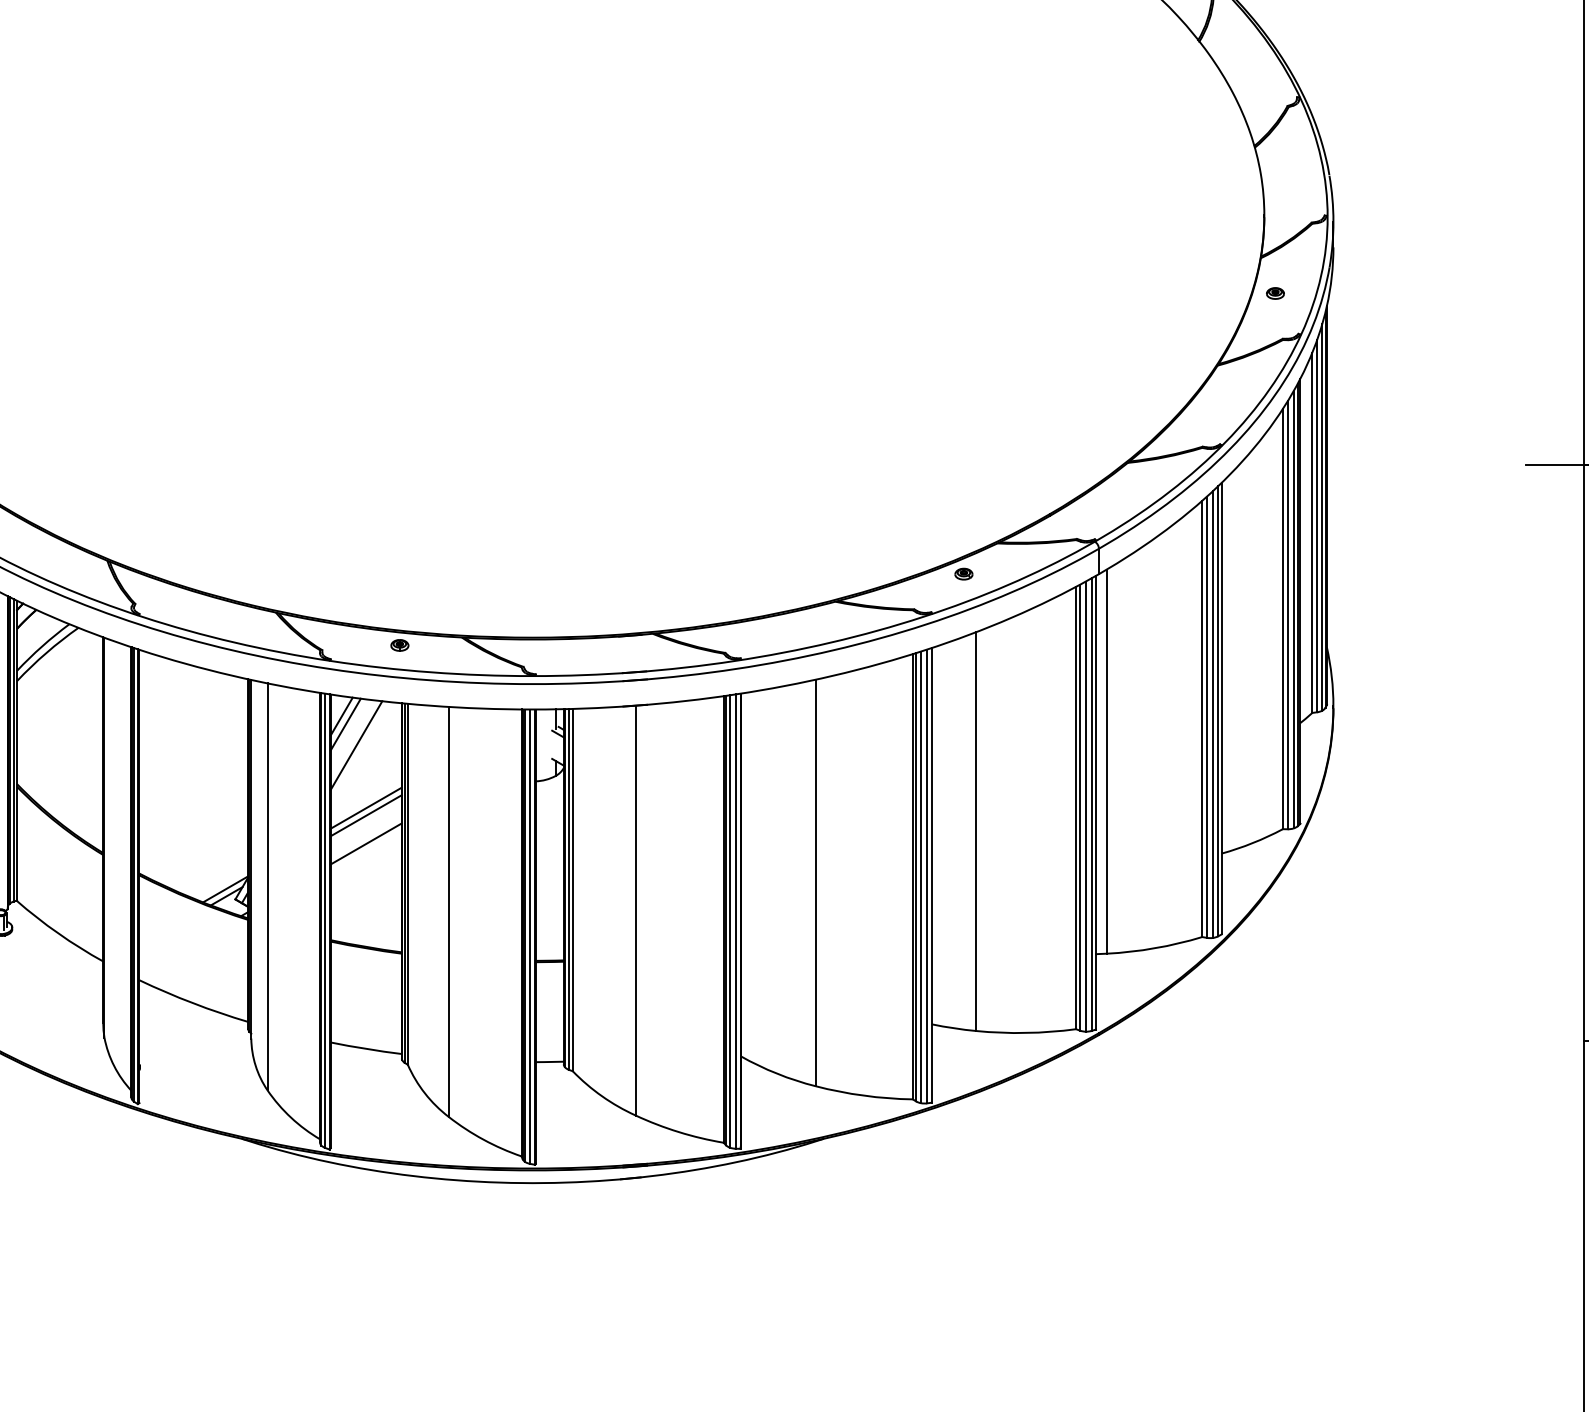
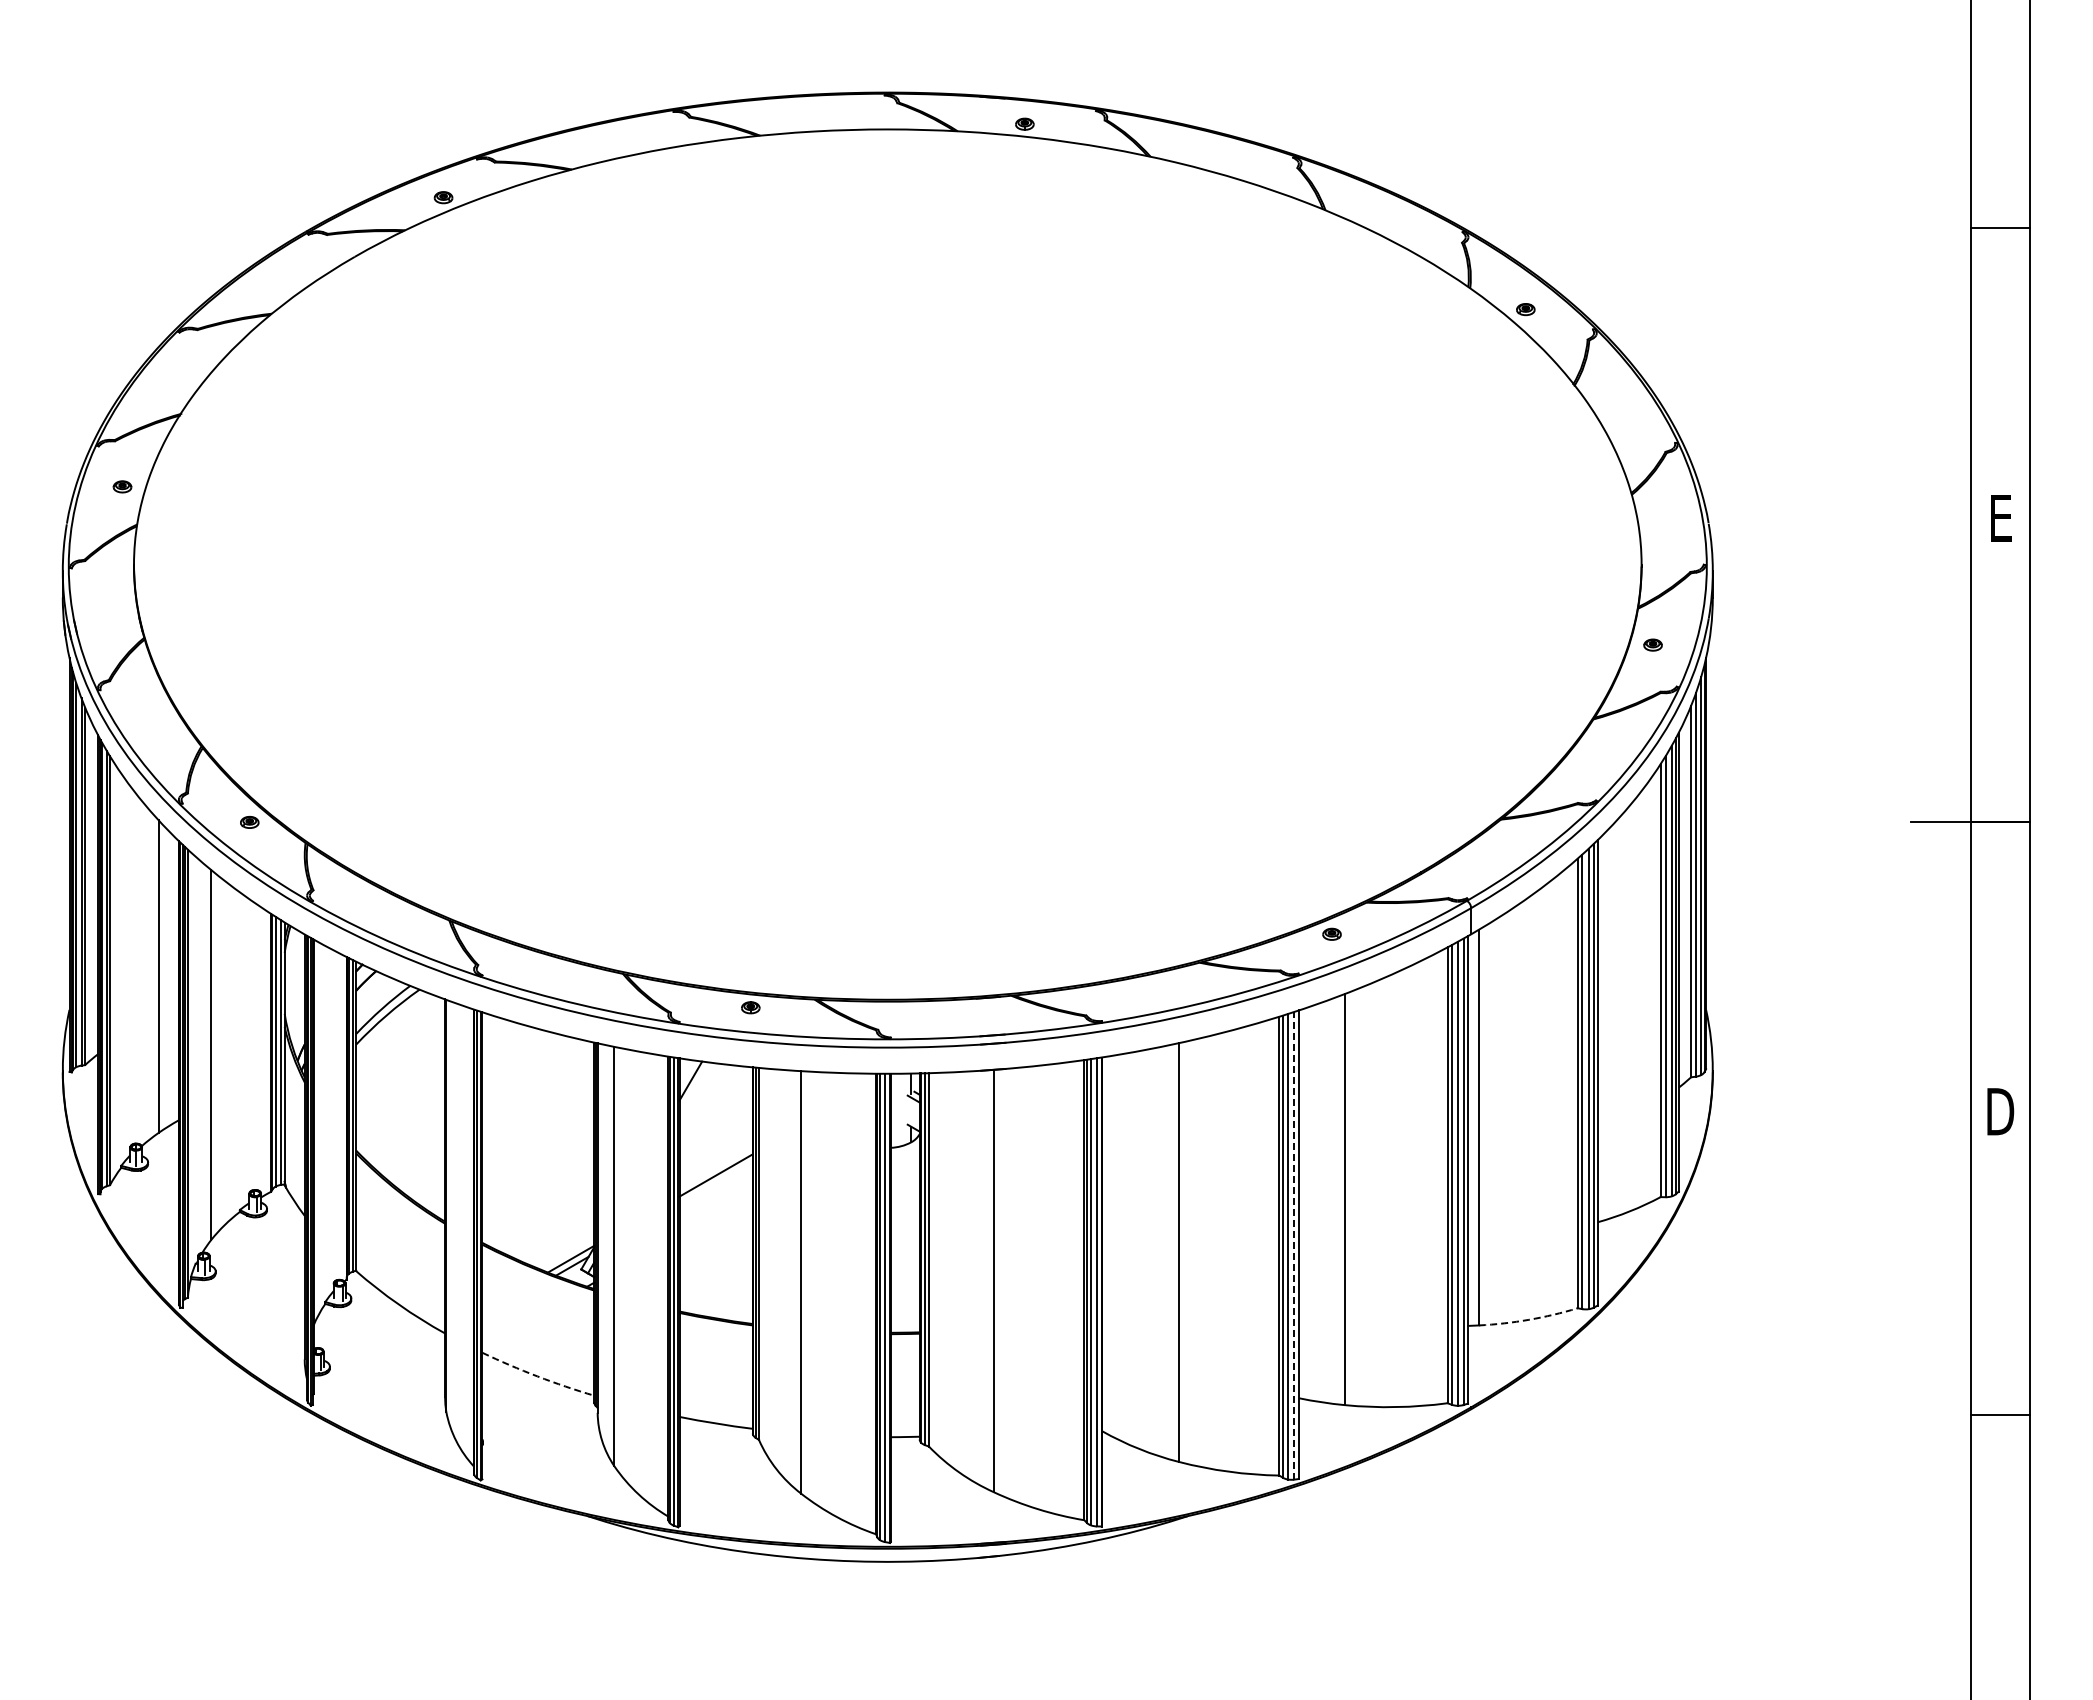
line: (345, 723) -> (694, 1088), removed
line: (355, 745) -> (705, 1110), removed
line: (365, 815) -> (715, 1183), removed
line: (365, 844) -> (715, 1212), removed
line: (927, 876) -> (1294, 1245), solid -> dashed
arc: (1154, 947) -> (1528, 1319), solid -> dashed
arc: (192, 1003) -> (537, 1376), solid -> dashed

